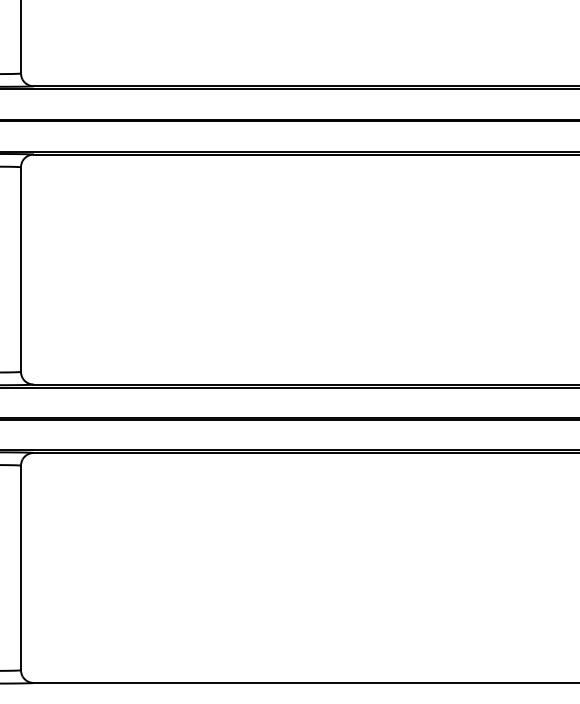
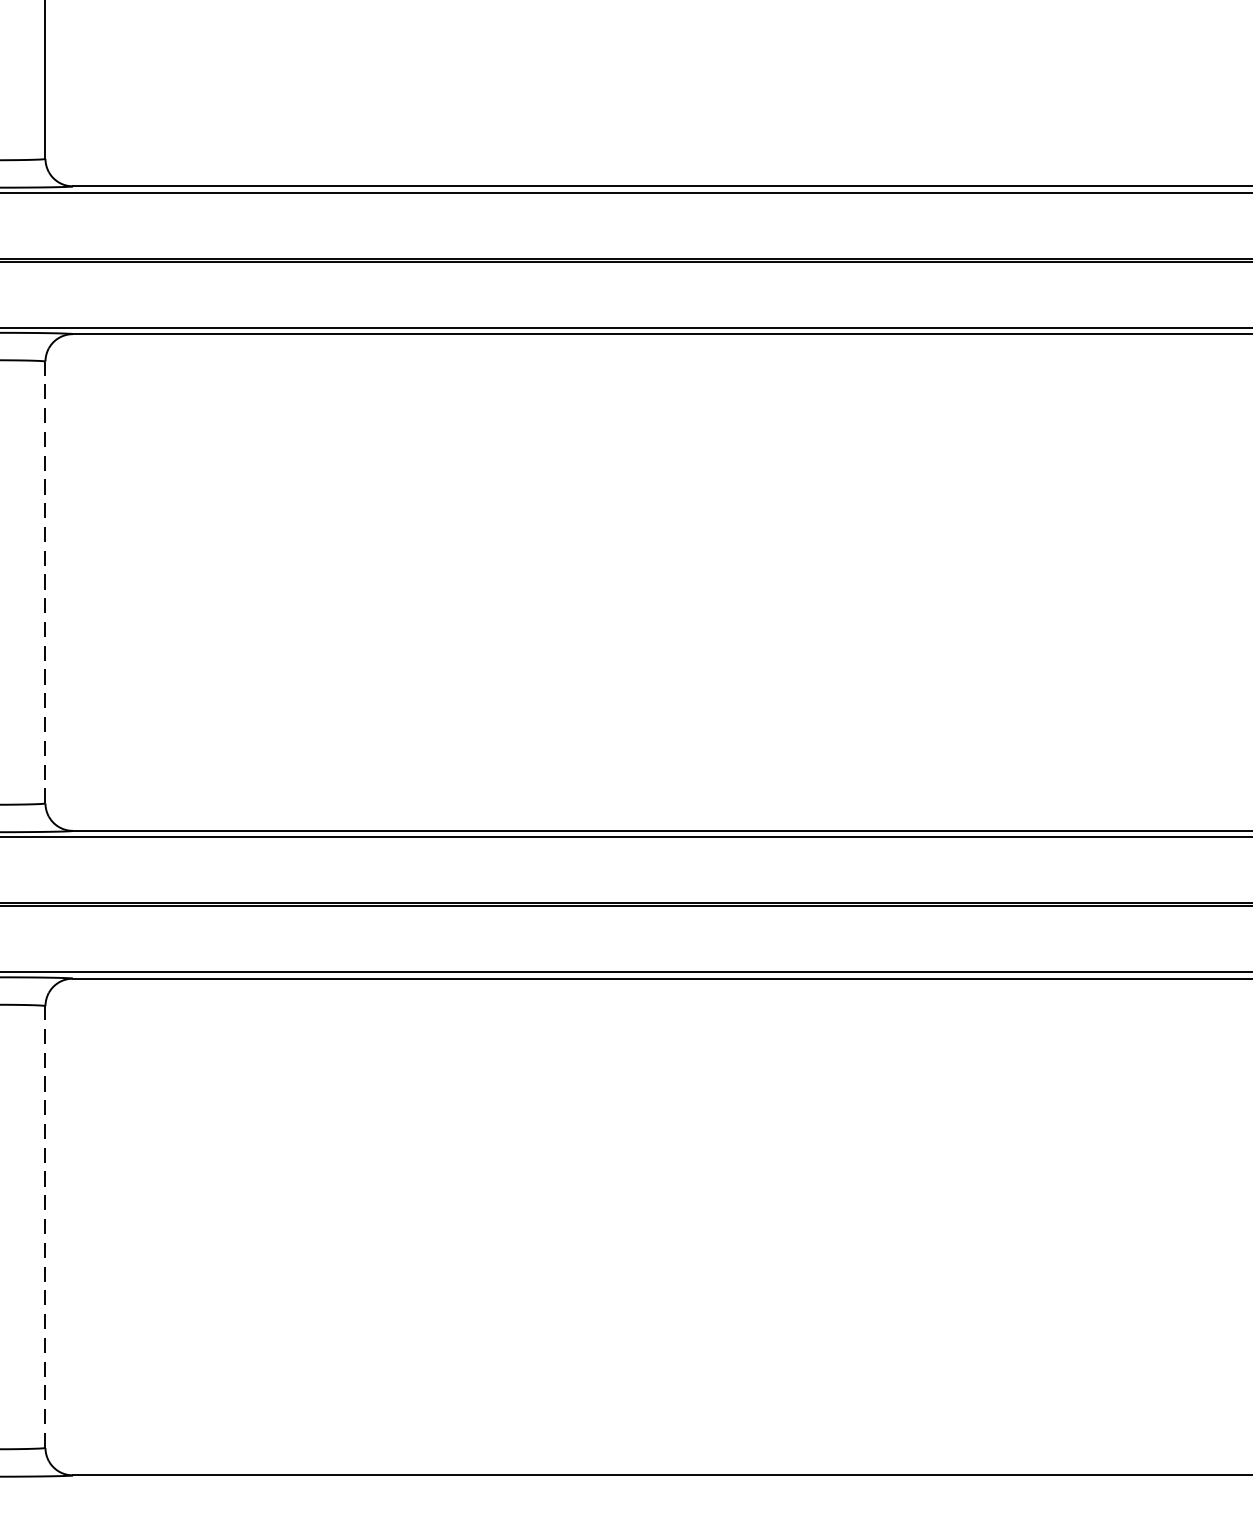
line: (21, 269) -> (46, 582), solid -> dashed
line: (21, 567) -> (46, 1225), solid -> dashed

